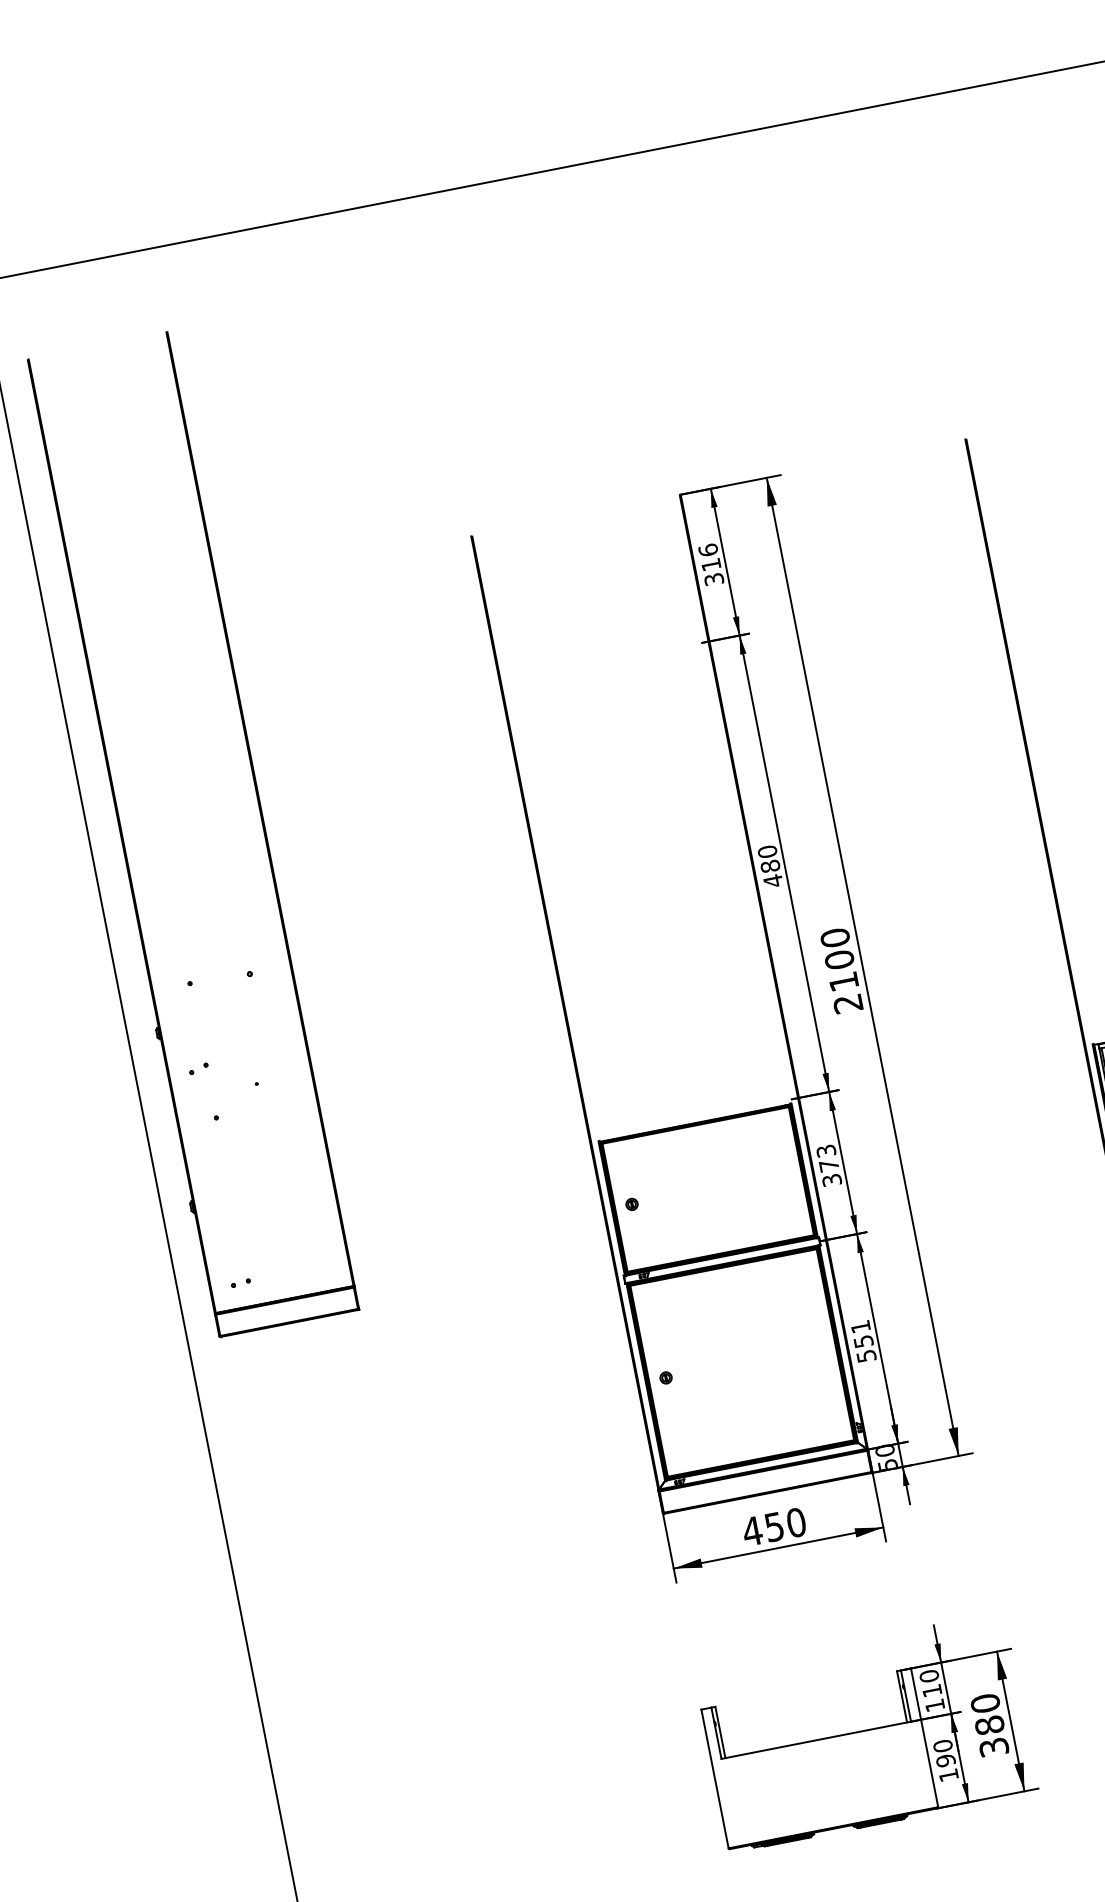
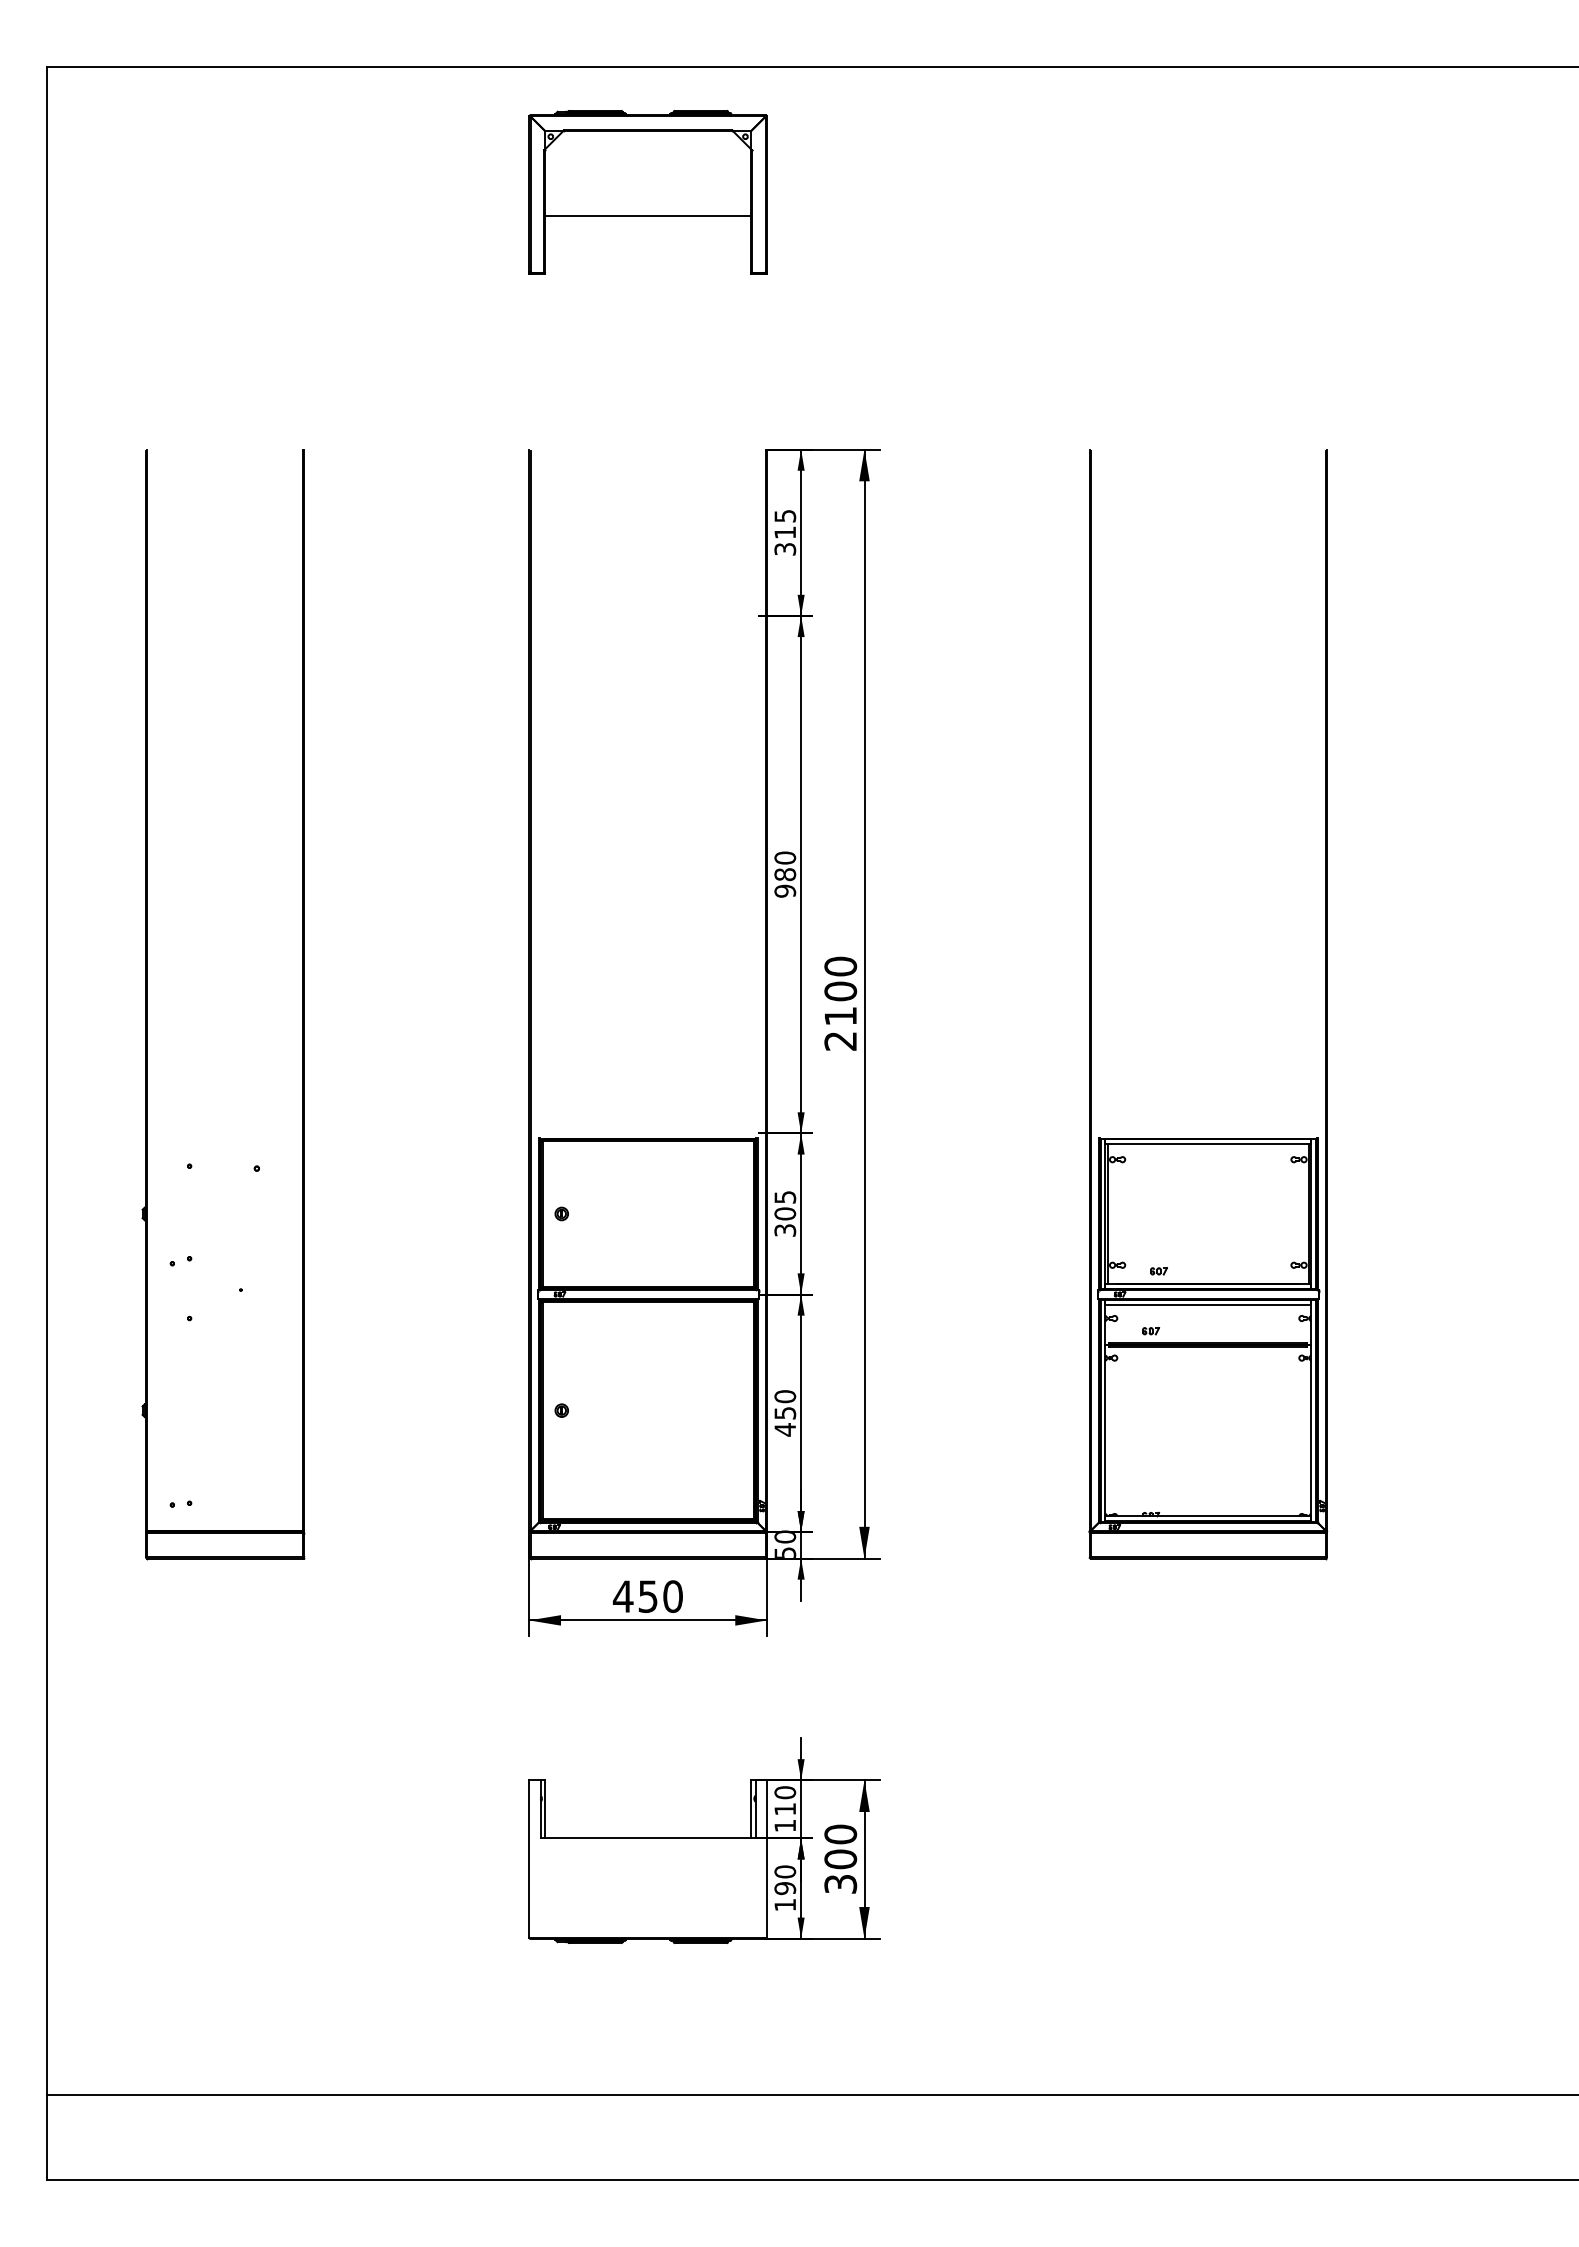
part: (530, 288) -> (647, 192), added
text: (708, 549) -> (785, 515), 316 -> 315
part: (124, 848) -> (147, 1004), moved
text: (773, 881) -> (785, 891), 480 -> 980
text: (827, 1158) -> (785, 1205), 373 -> 305
text: (863, 1341) -> (785, 1413), 551 -> 450
text: (989, 1725) -> (840, 1859), 380 -> 300

